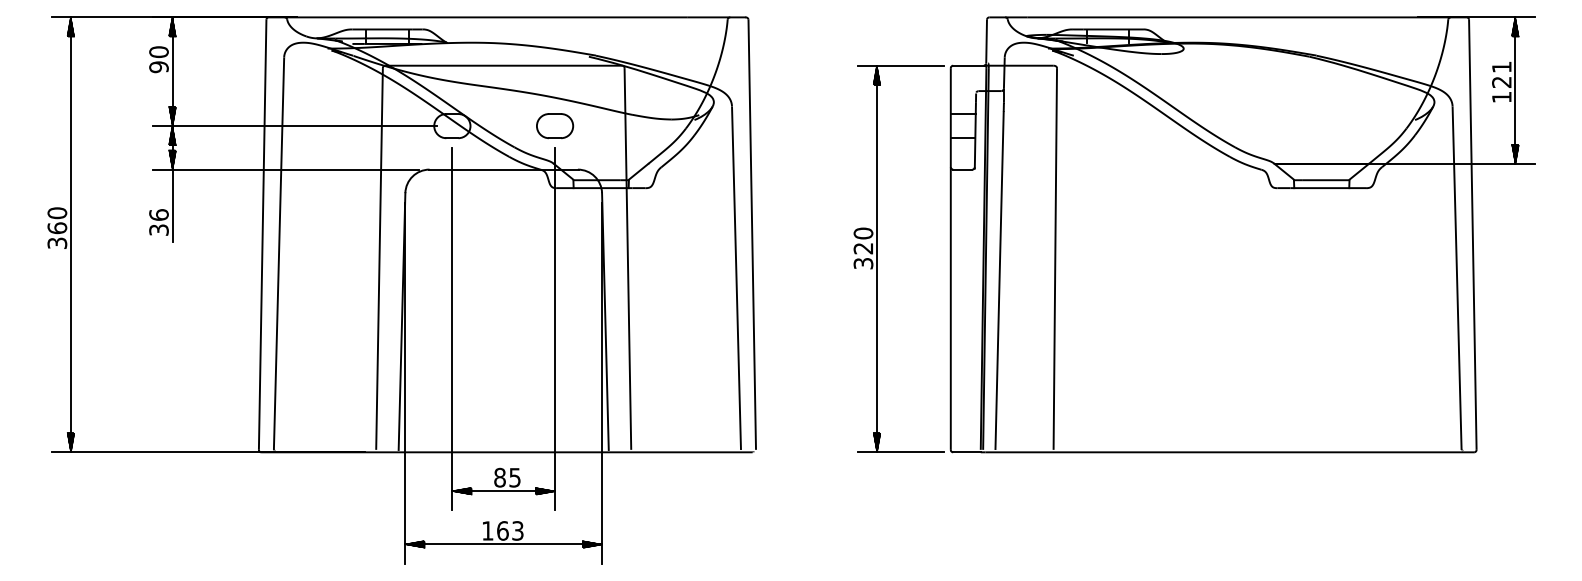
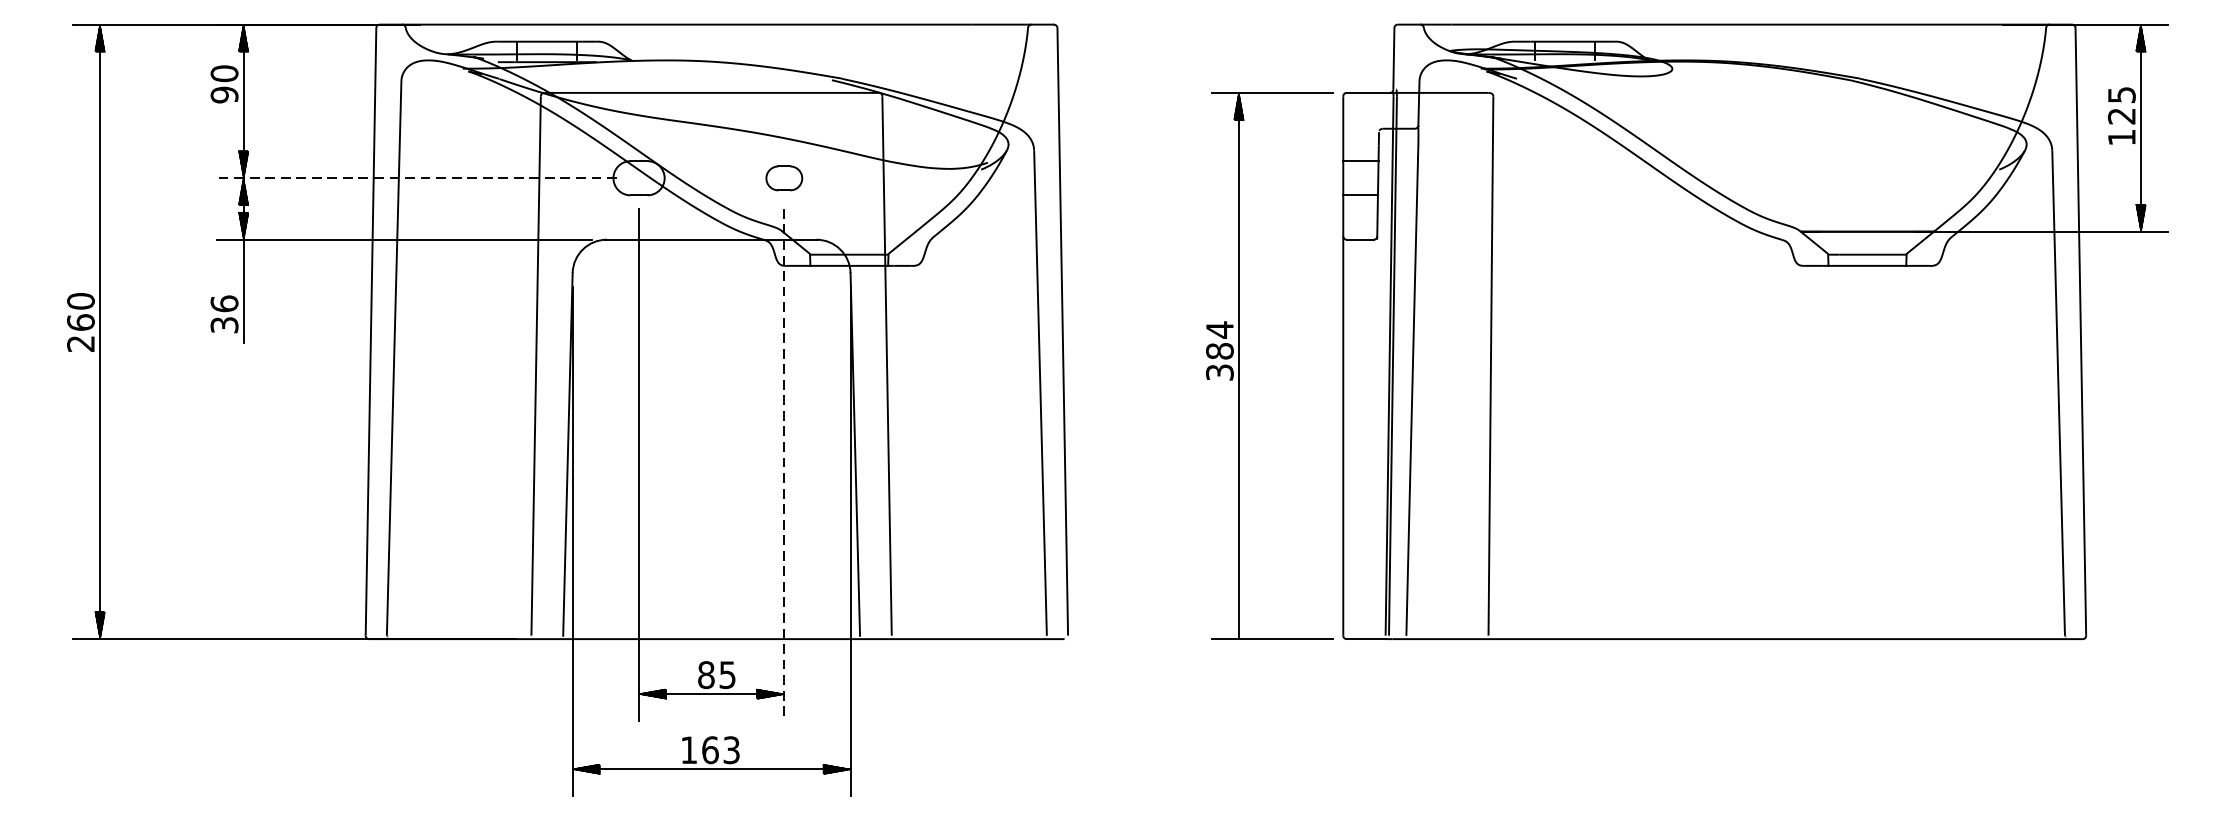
text: (1501, 66) -> (2121, 94), 121 -> 125
line: (295, 126) -> (417, 178), solid -> dashed
part: (555, 126) -> (784, 178), size x0.7
text: (863, 240) -> (1219, 339), 320 -> 384
text: (57, 243) -> (81, 344), 360 -> 260
line: (555, 329) -> (784, 465), solid -> dashed
hatch: (876, 442) -> (1238, 625), removed

